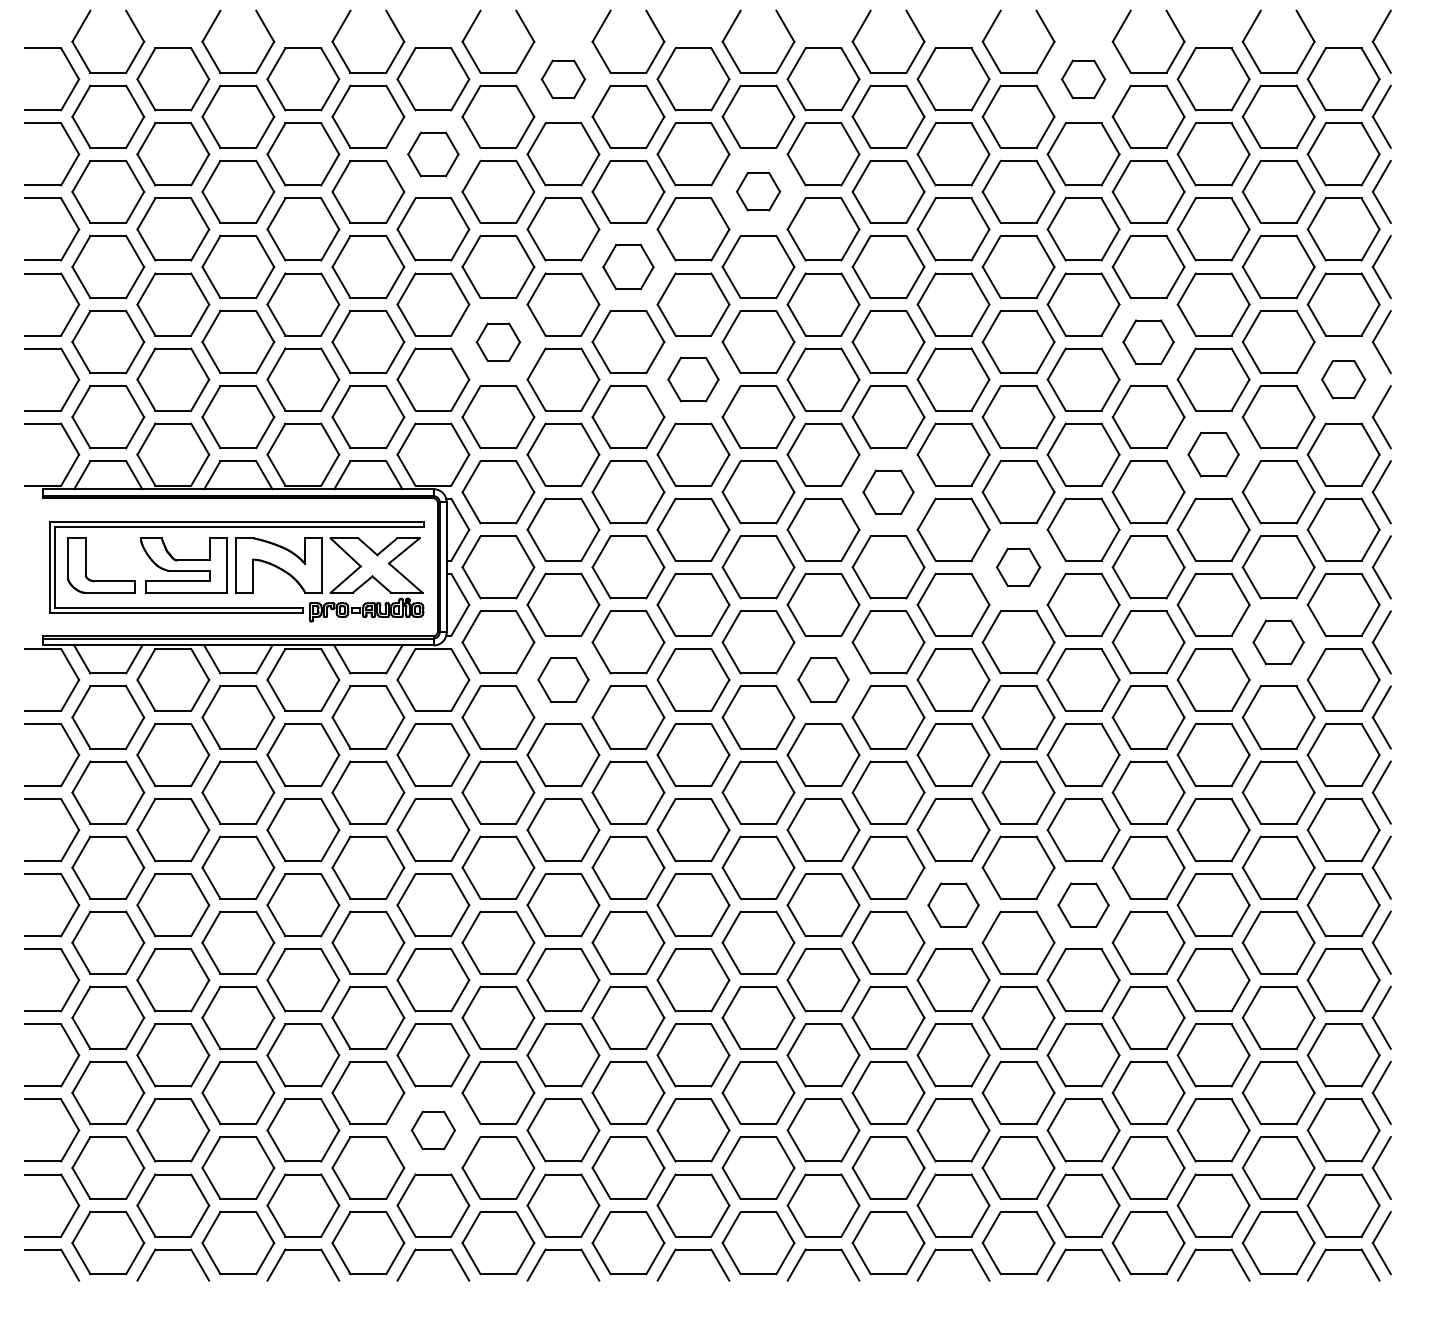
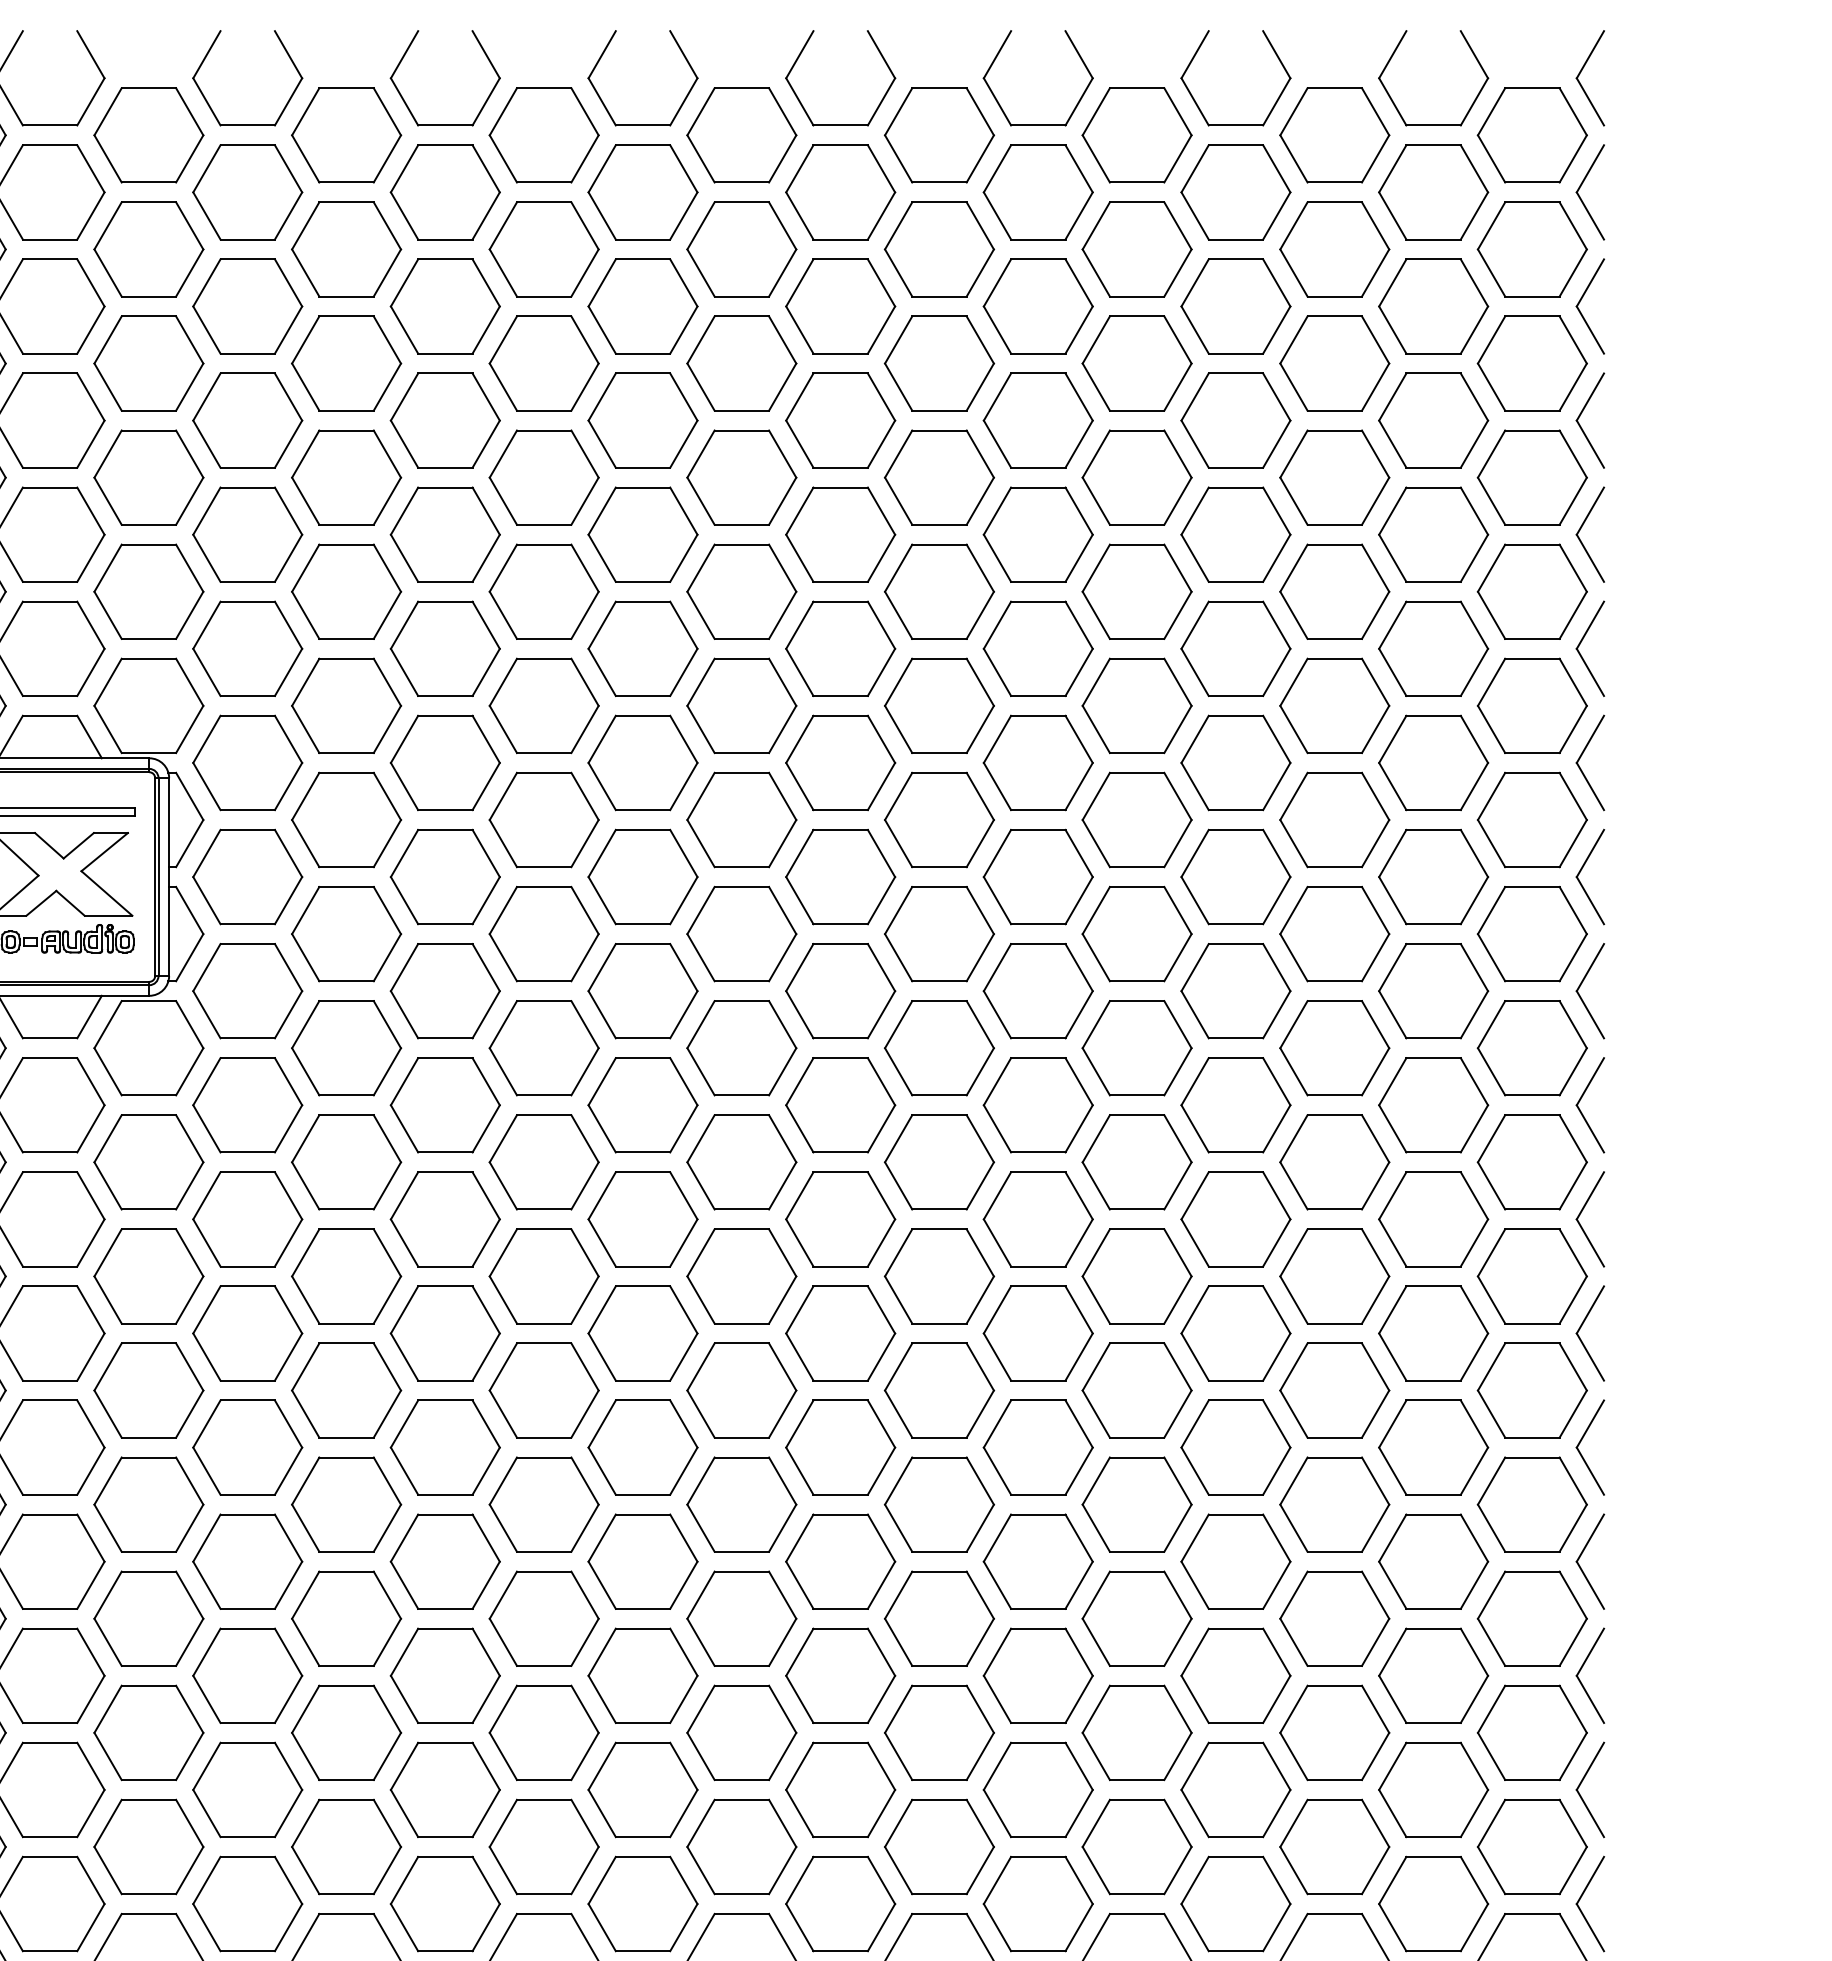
part: (563, 79) -> (346, 135), size x1.67
part: (1083, 79) -> (1136, 135), size x1.67
part: (433, 154) -> (149, 249), size x1.43
part: (758, 191) -> (642, 305), size x1.67
part: (628, 267) -> (445, 421), size x1.43
part: (498, 342) -> (247, 535), size x1.67
part: (1148, 342) -> (1235, 535), size x1.43
part: (693, 379) -> (544, 591), size x1.43
part: (1343, 379) -> (1532, 591), size x1.67
part: (1213, 454) -> (1334, 705), size x1.43
part: (888, 492) -> (840, 763), size x1.43
part: (1018, 567) -> (1038, 877), size x1.67
part: (1278, 642) -> (1433, 991), size x1.43
part: (563, 679) -> (346, 1047), size x1.43
part: (823, 679) -> (741, 1047), size x1.43
part: (953, 905) -> (939, 1390), size x1.43
part: (1083, 905) -> (1136, 1390), size x1.43
part: (433, 1130) -> (149, 1732), size x1.67

